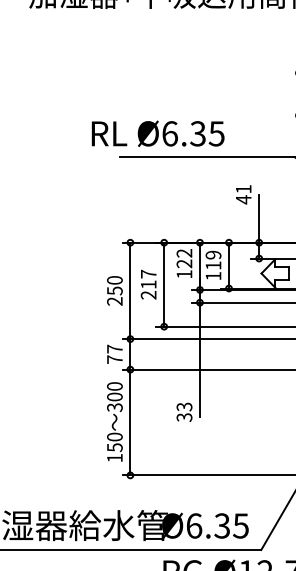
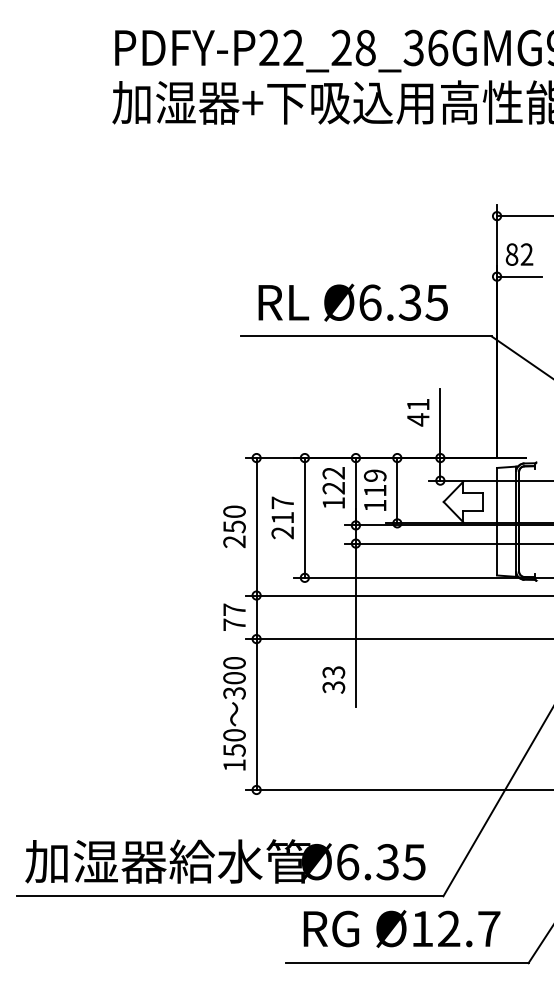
text: (157, 133) -> (352, 302), moved
text: (243, 194) -> (418, 412), moved
text: (184, 411) -> (333, 679), moved

